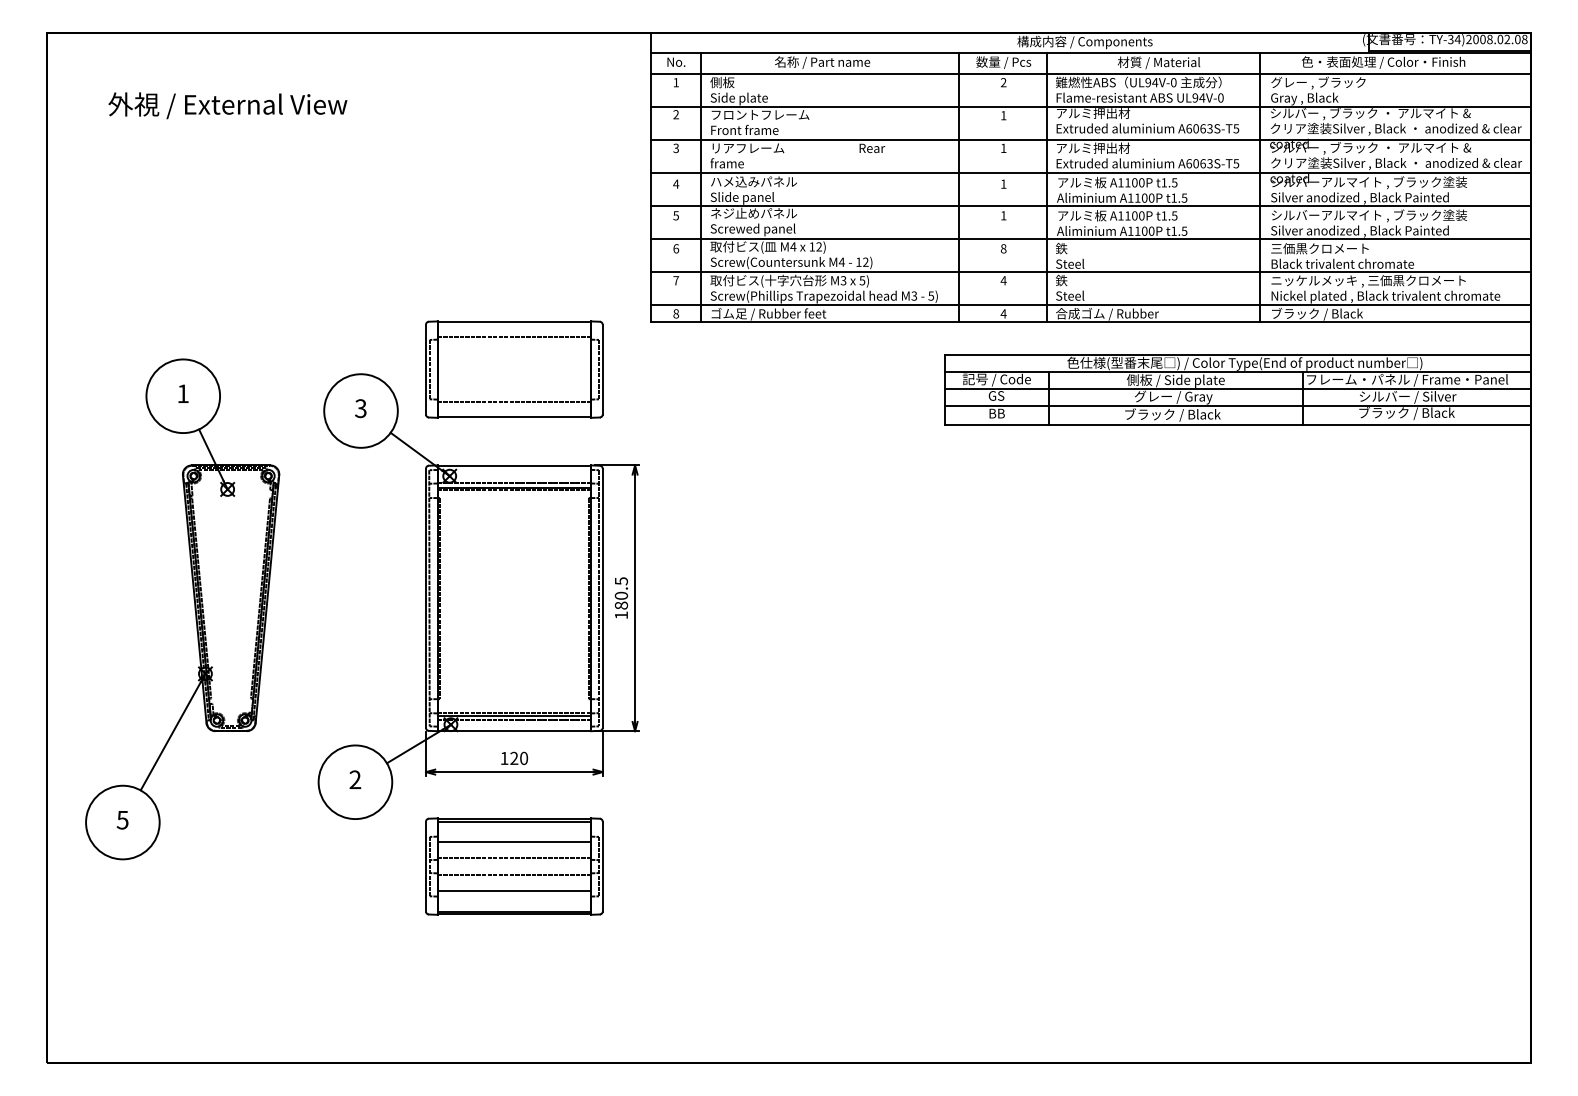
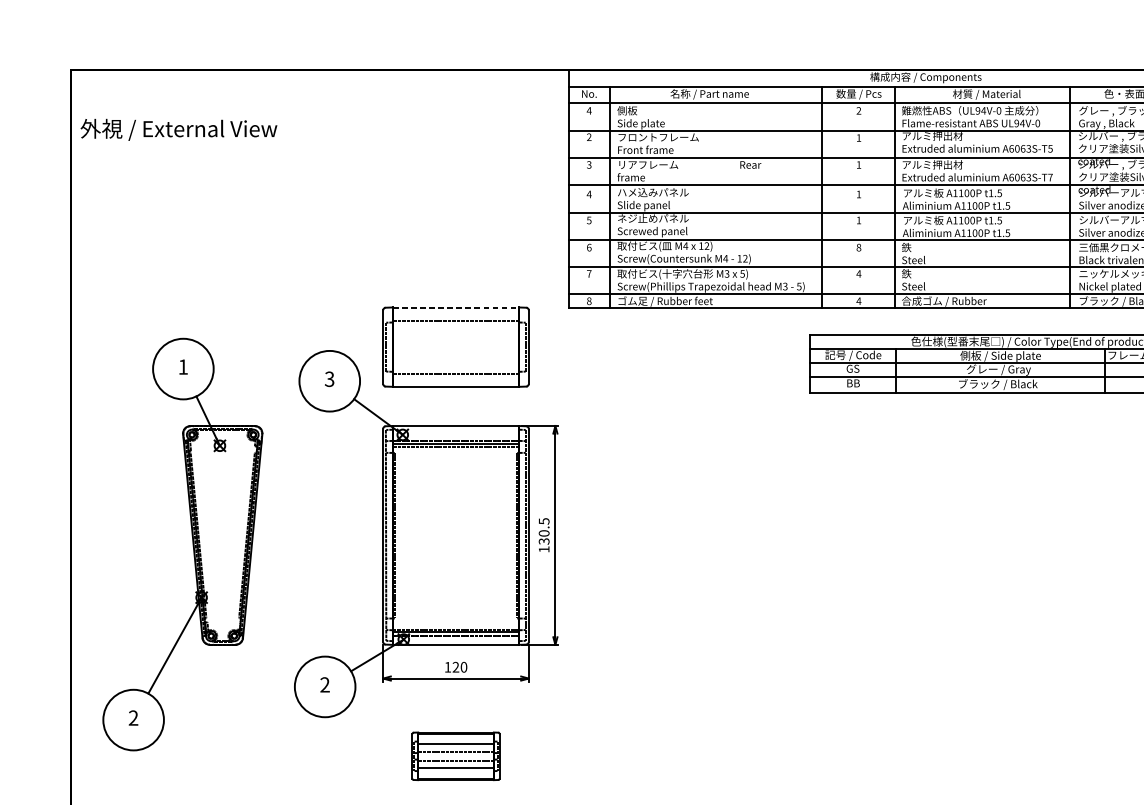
text: (676, 82) -> (589, 110), 1 -> 4
text: (227, 105) -> (178, 129), moved
text: (1236, 163) -> (1050, 177), A6063S-T5 -> A6063S-T7
line: (514, 321) -> (456, 307), solid -> dashed
text: (620, 605) -> (543, 541), 180.5 -> 130.5
text: (122, 819) -> (133, 717), 5 -> 2
part: (514, 866) -> (456, 756), size x0.6

